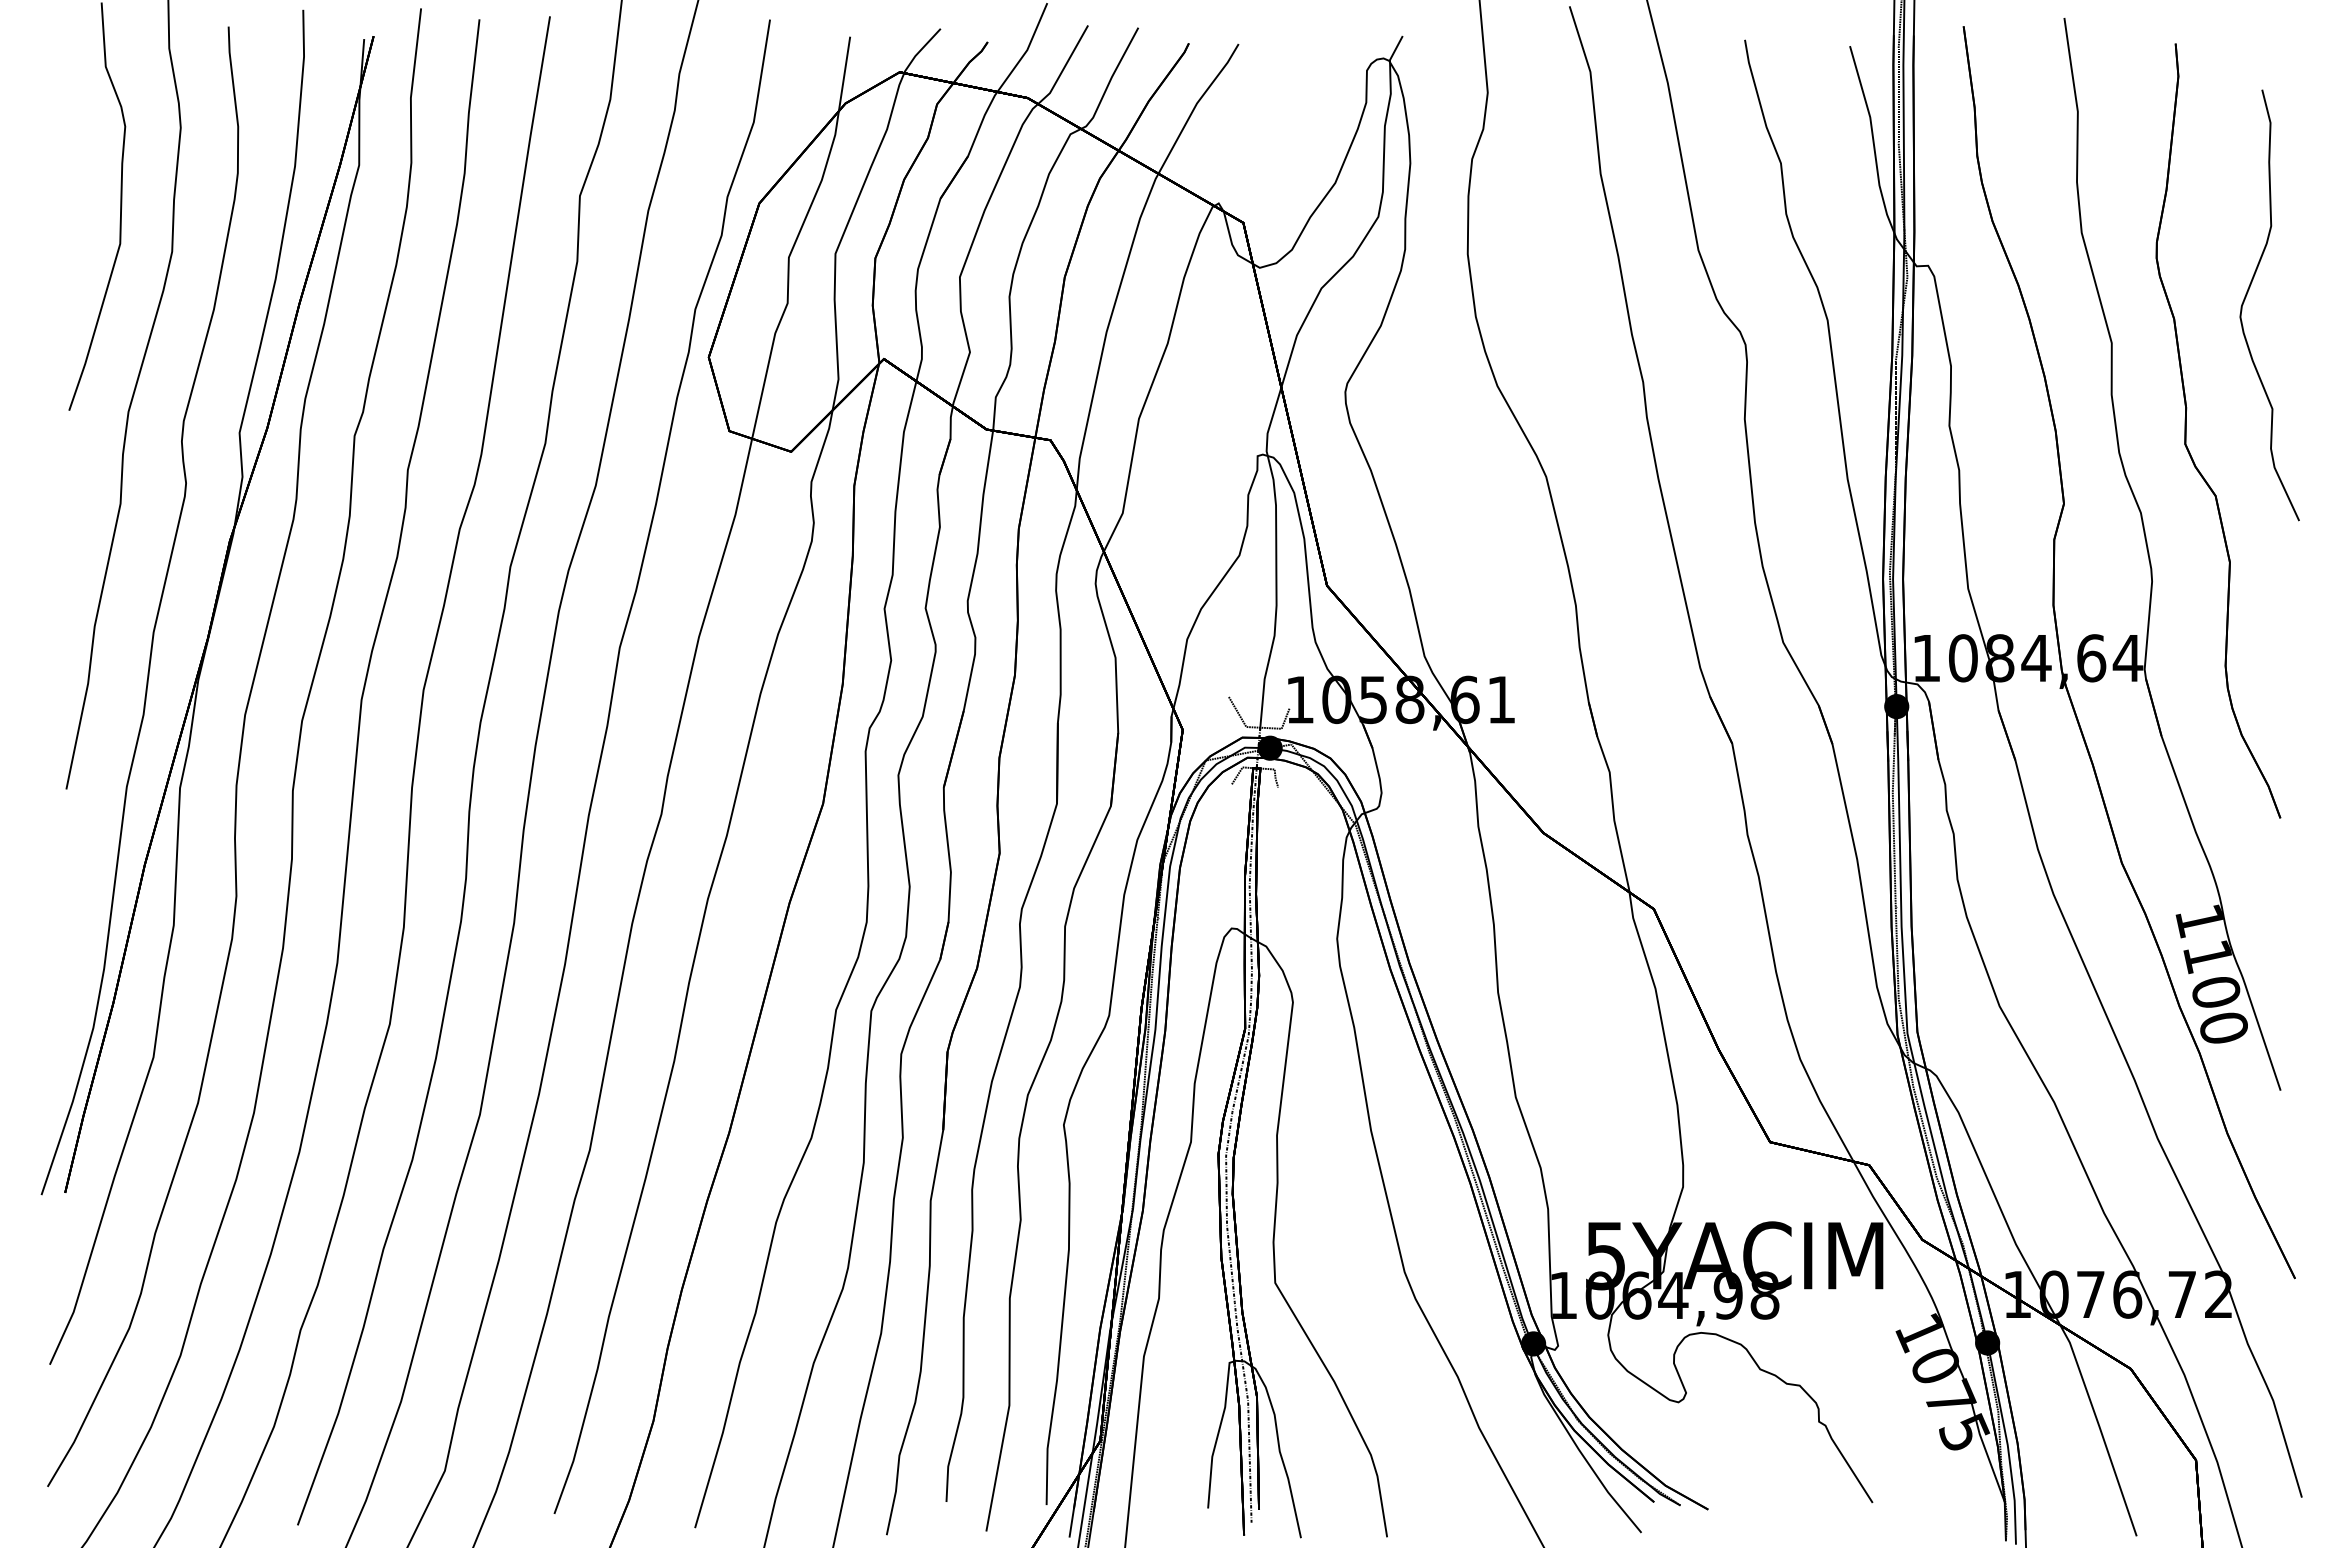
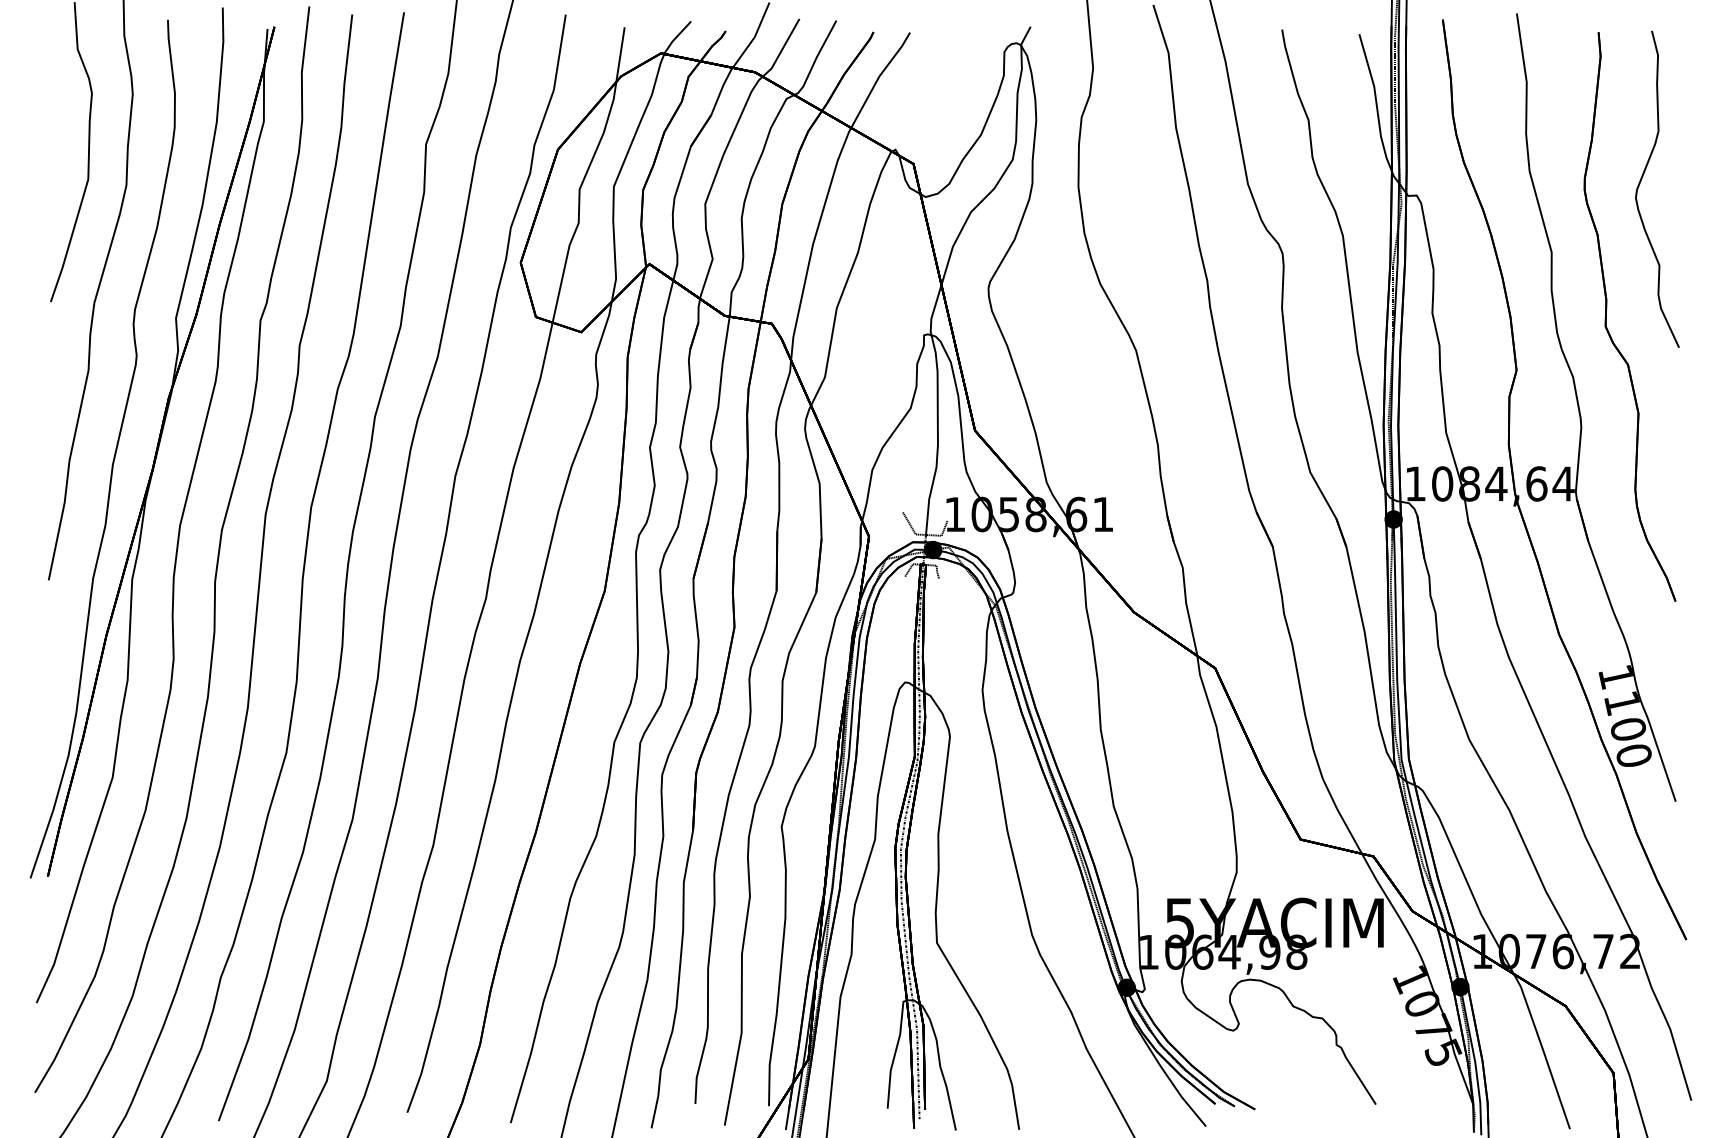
part: (2246, 297) -> (1640, 183), moved

